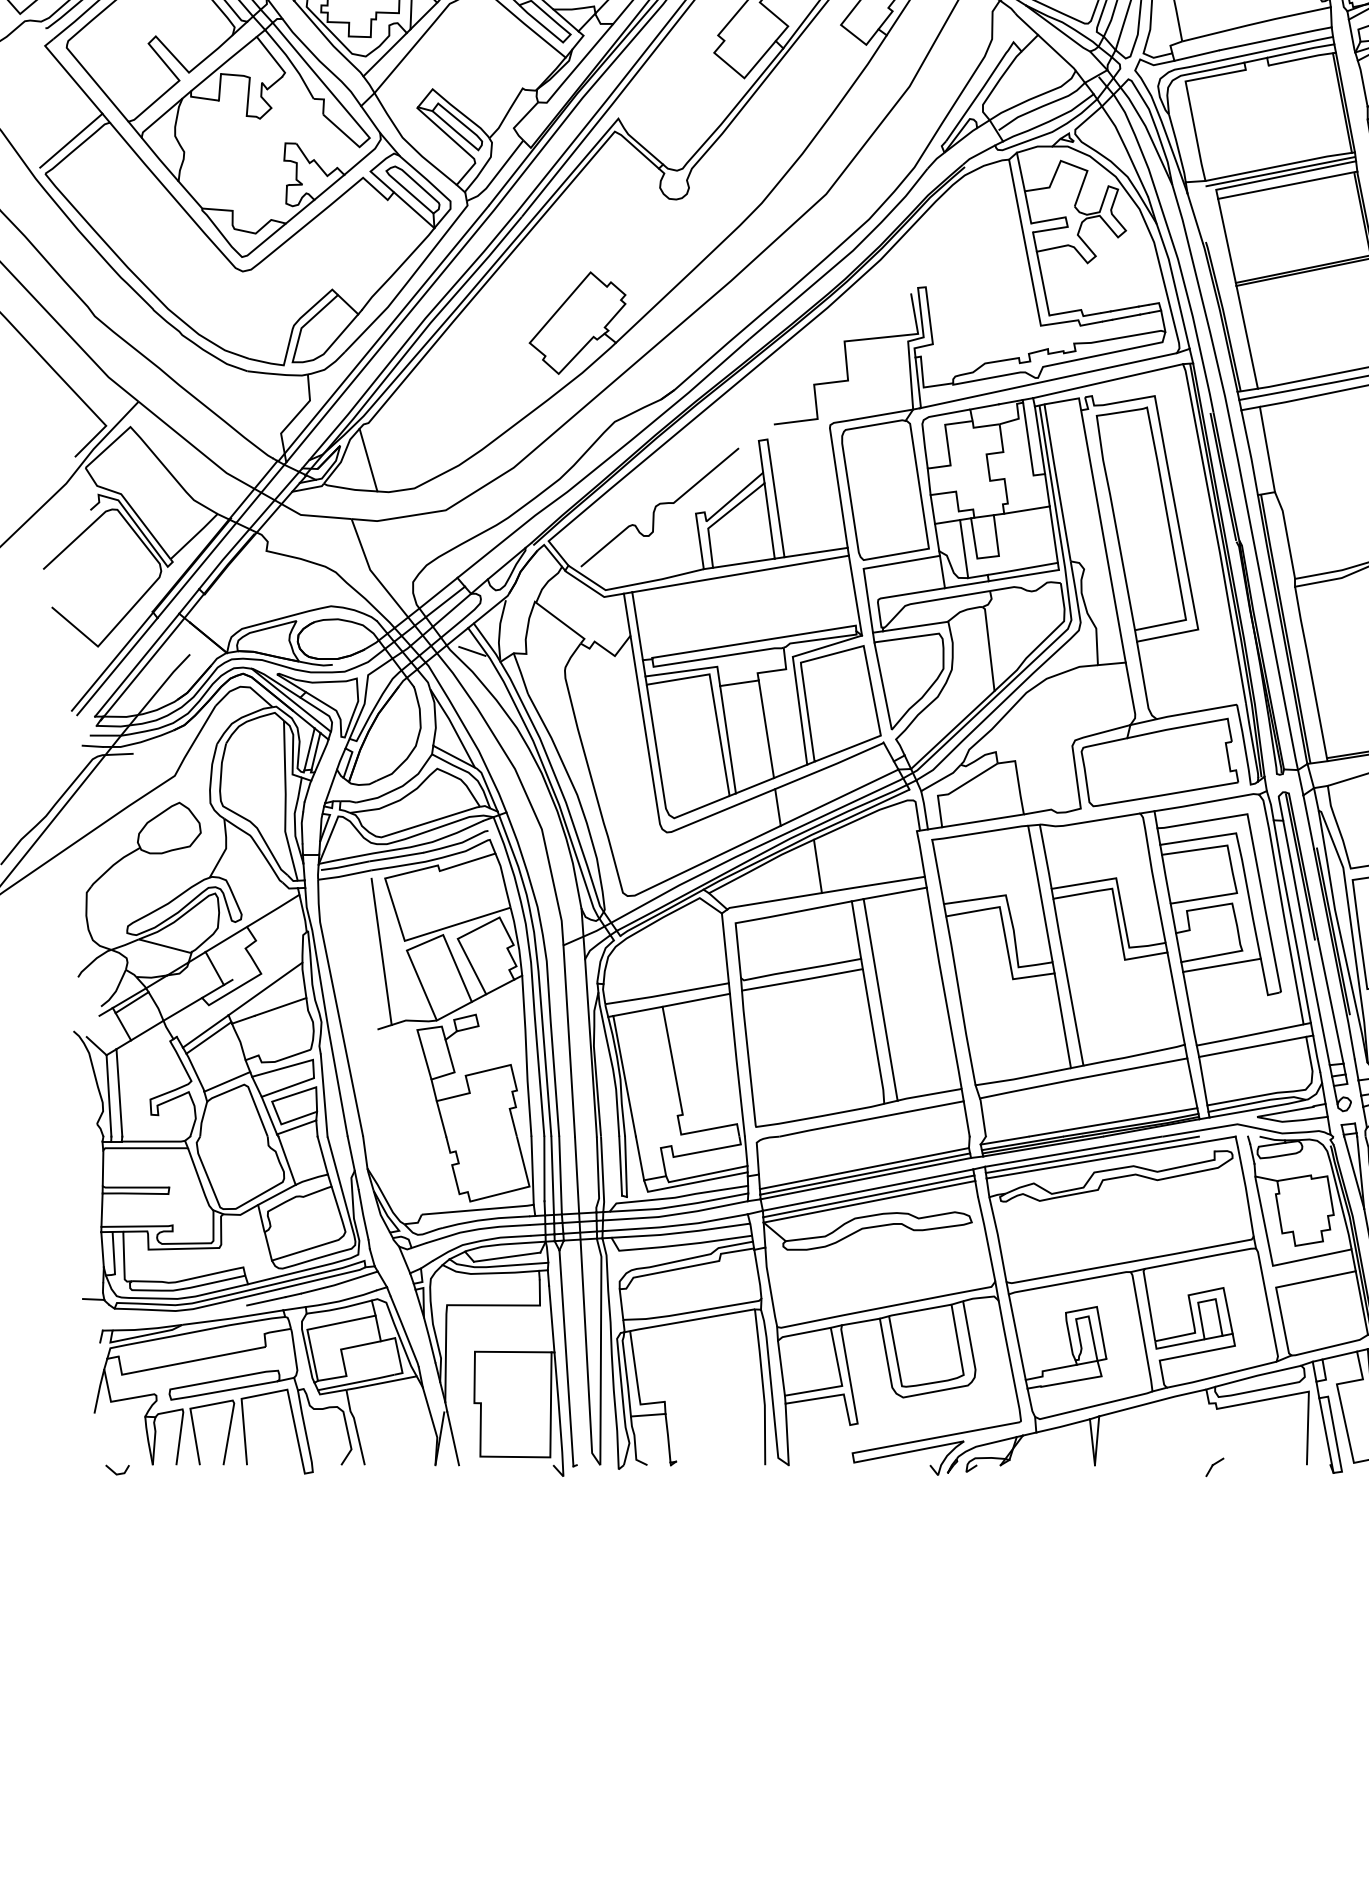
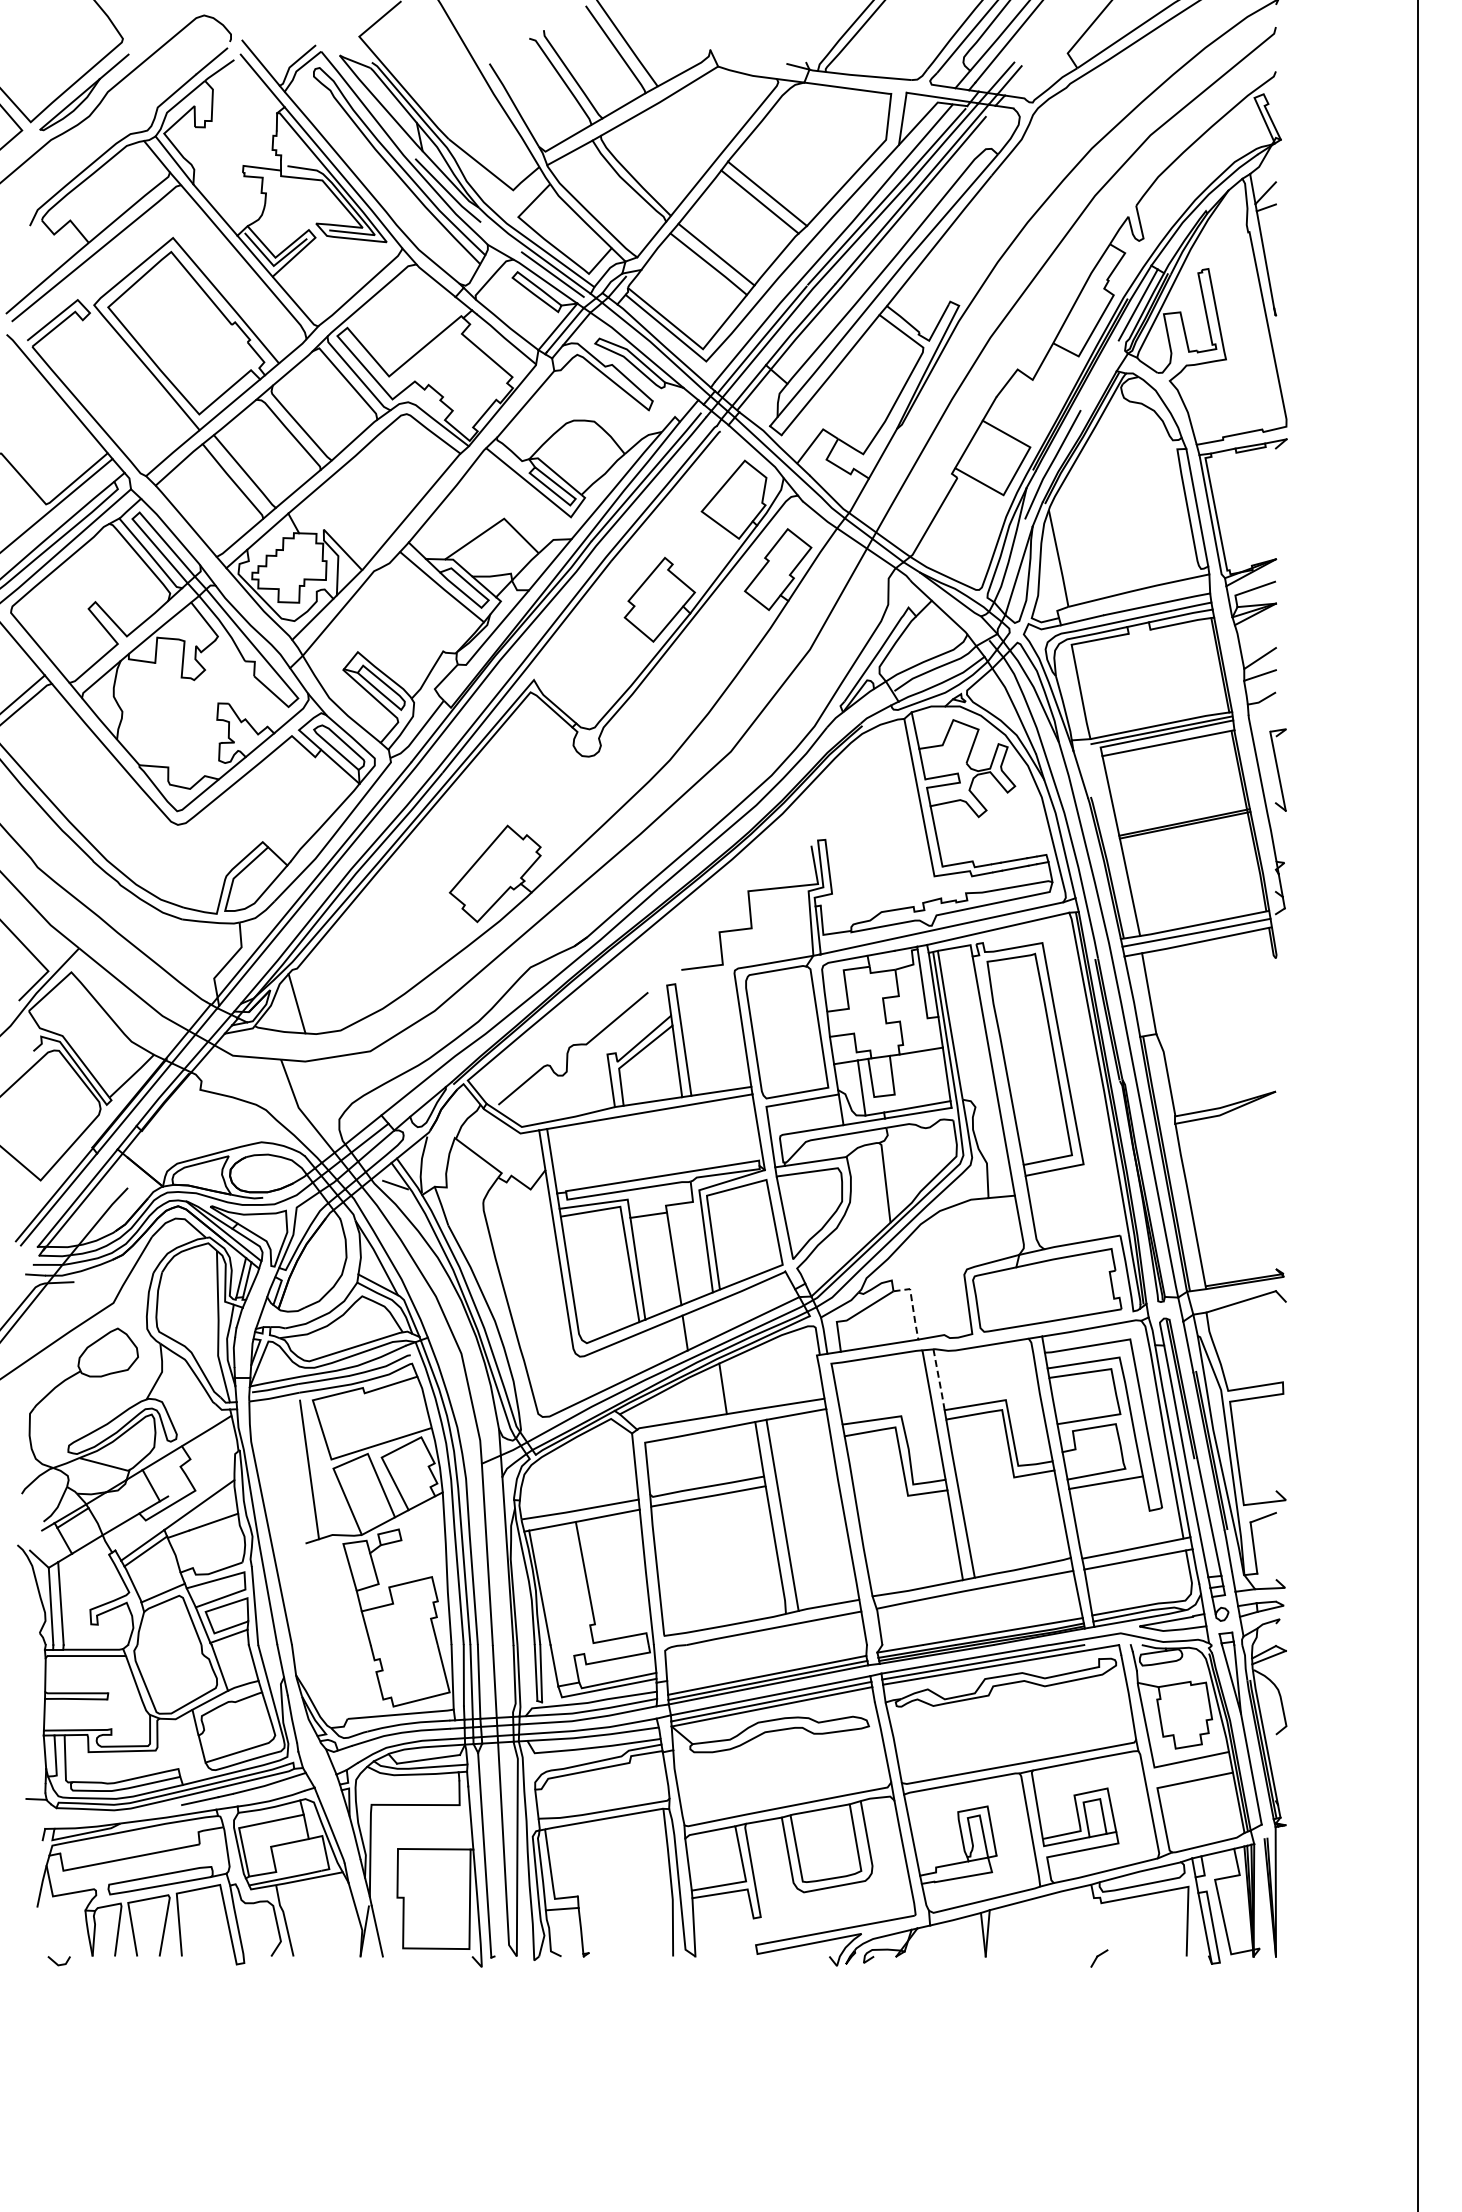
line: (1017, 779) -> (912, 1306), solid -> dashed
line: (1046, 857) -> (939, 1380), solid -> dashed

